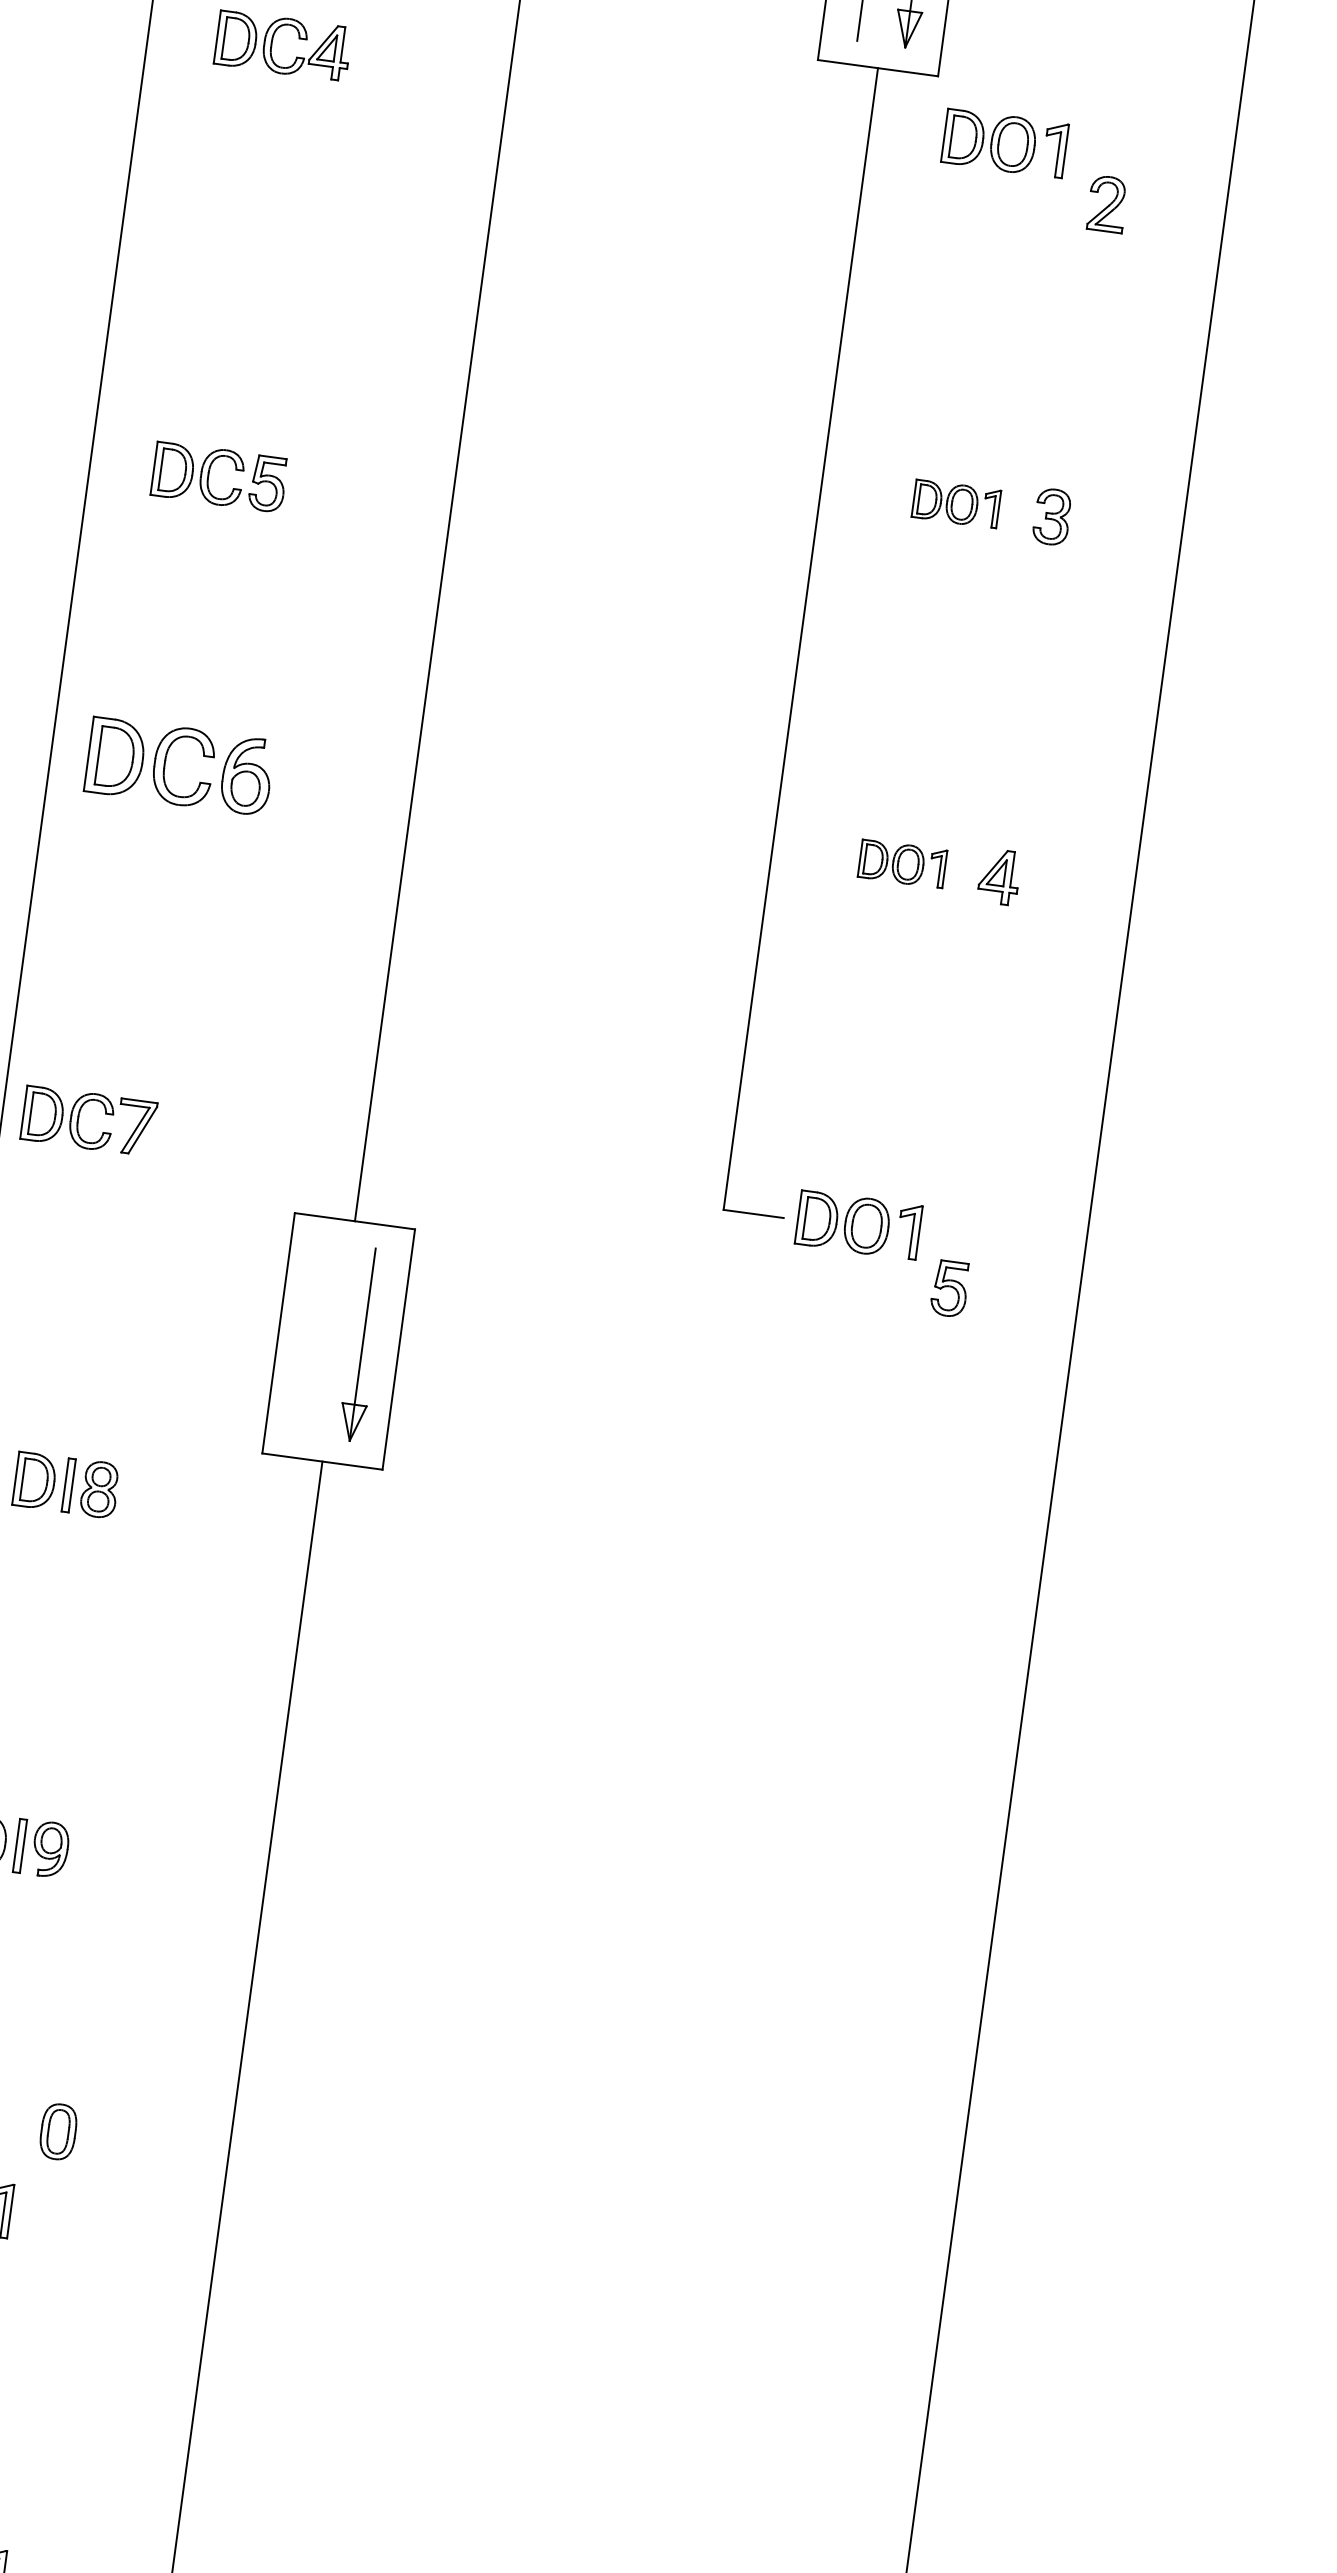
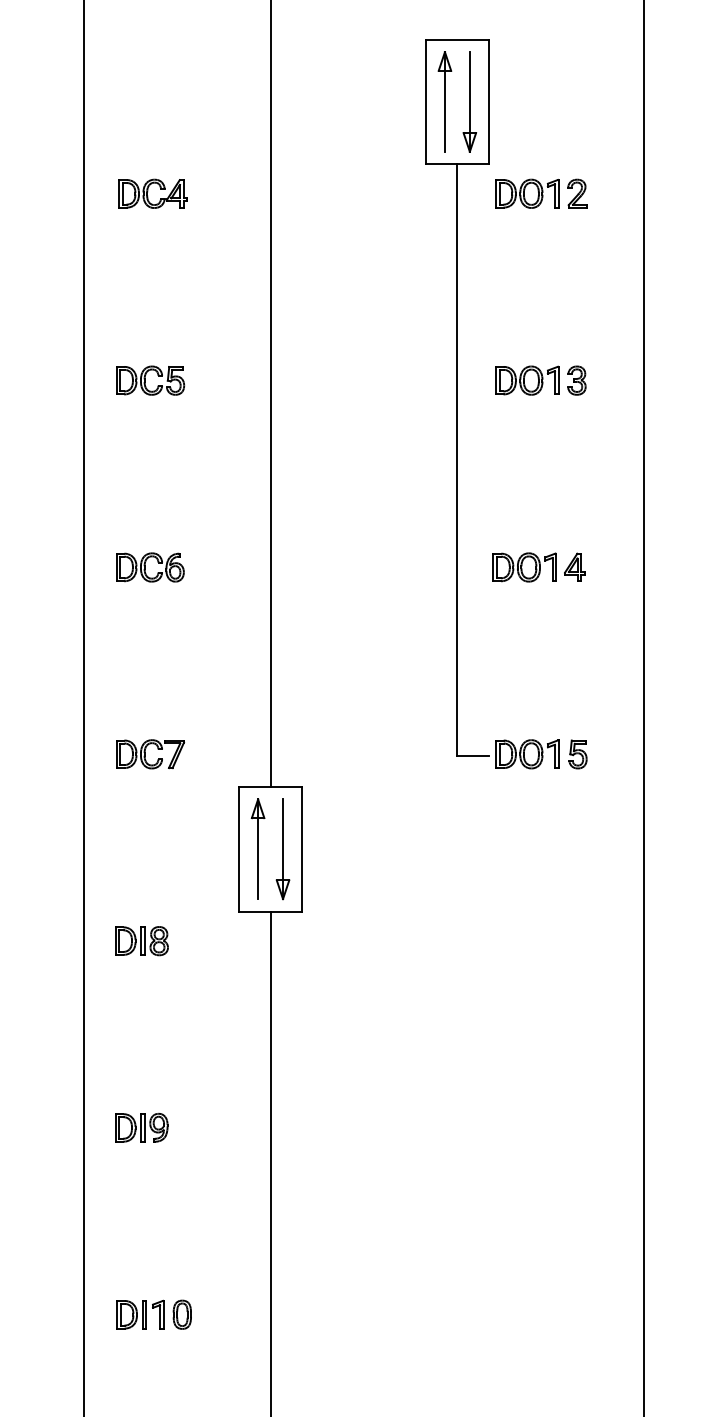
part: (1107, 203) -> (577, 193), moved
part: (219, 476) -> (150, 380), moved
part: (956, 503) -> (527, 380), size x1.43
part: (180, 766) -> (150, 567), size x0.71
part: (902, 863) -> (524, 567), size x1.43
part: (89, 1121) -> (150, 754), moved
part: (948, 1288) -> (577, 754), moved
part: (313, 1336) -> (257, 848), added
part: (56, 2131) -> (181, 1314), moved

